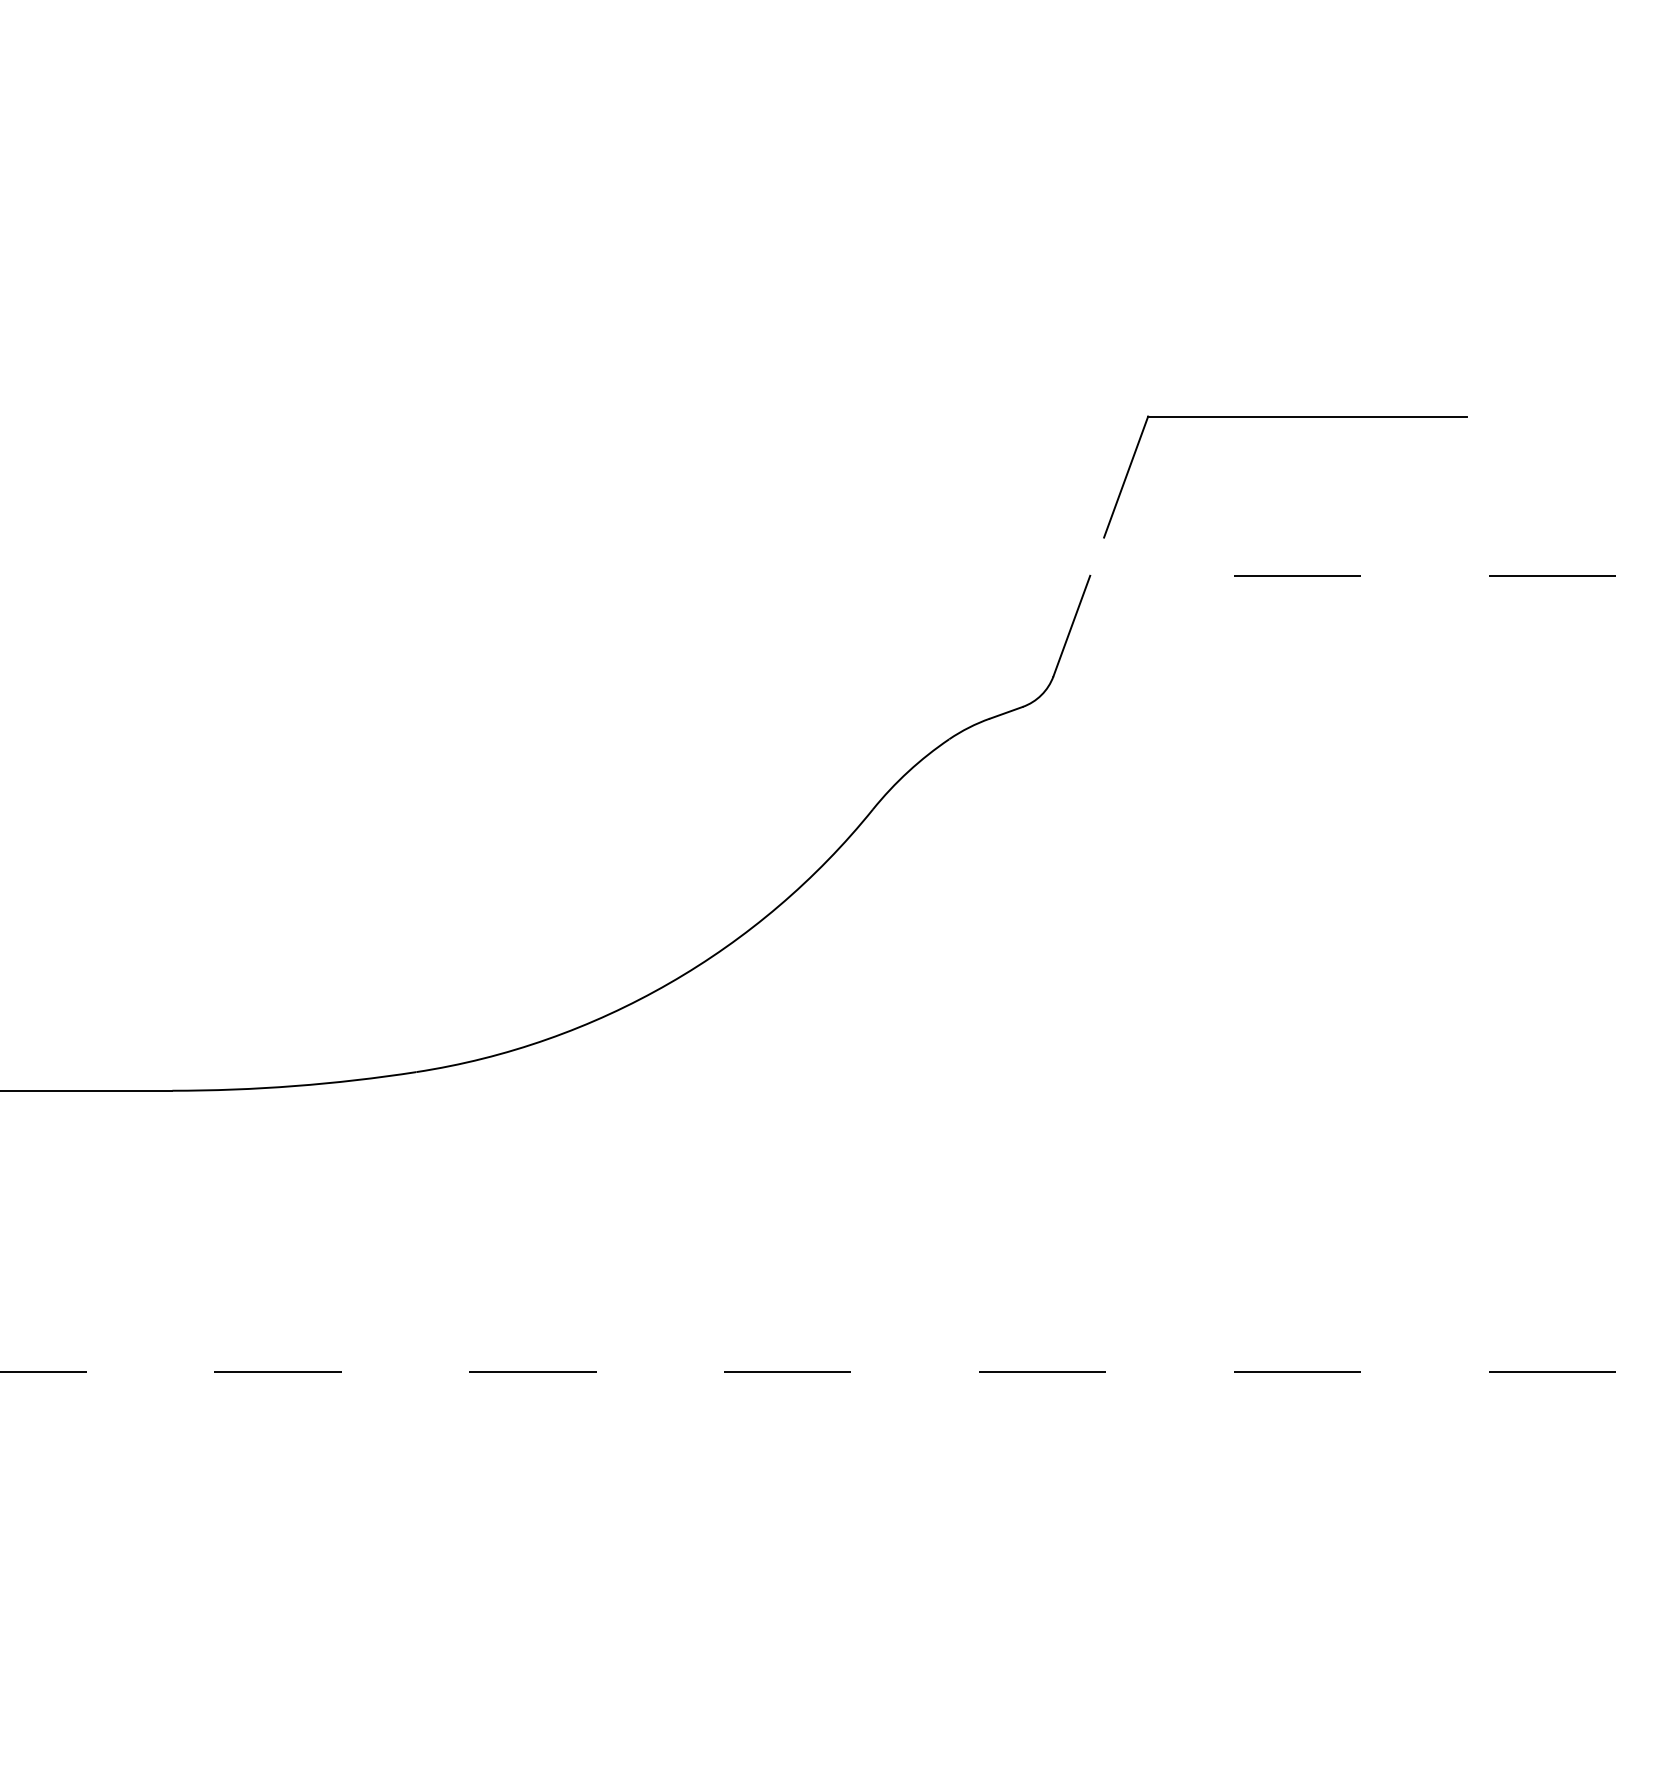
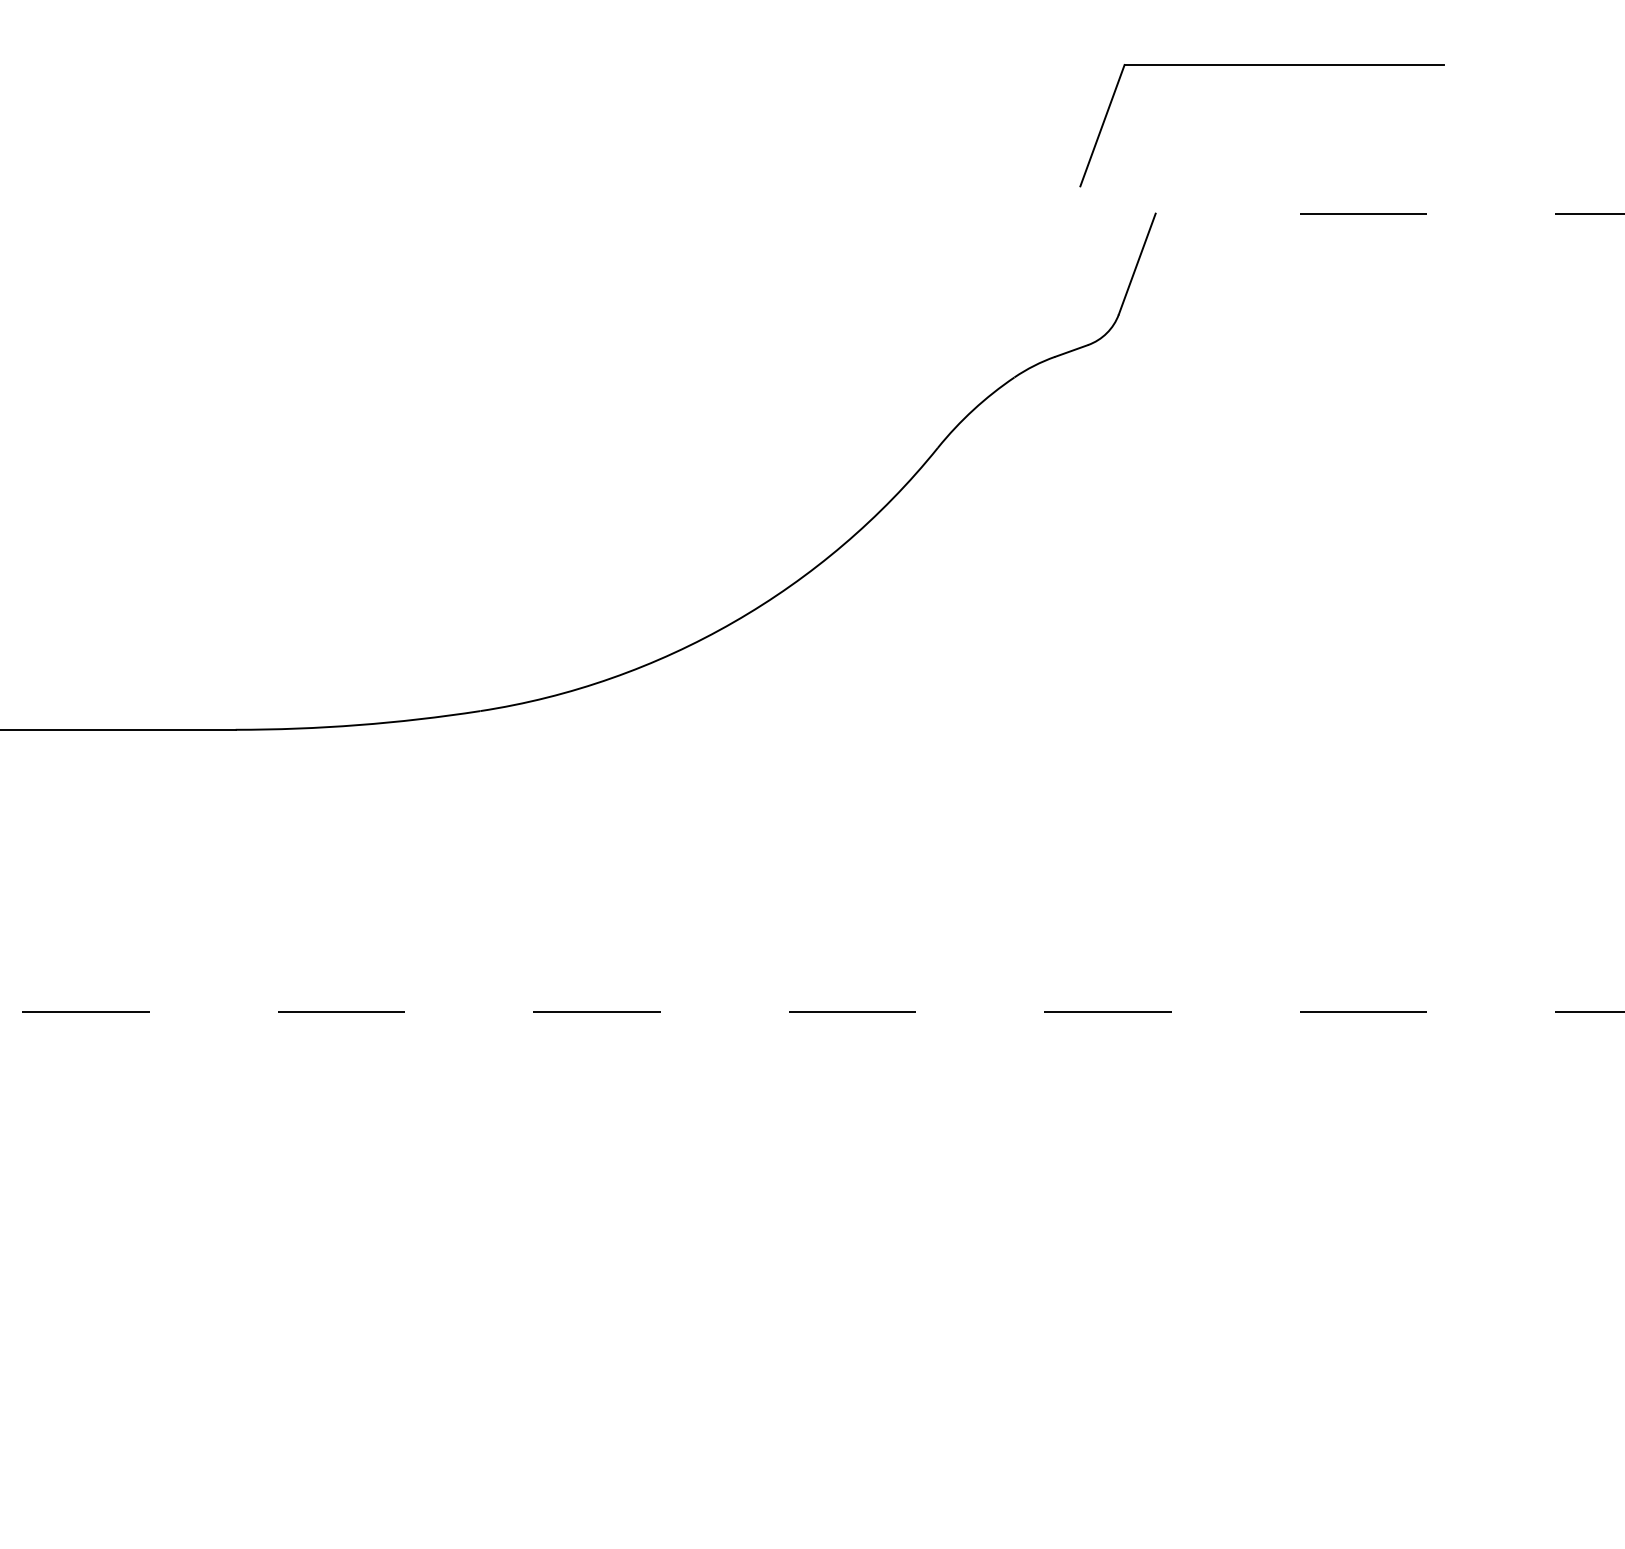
part: (1285, 417) -> (1262, 65), moved

